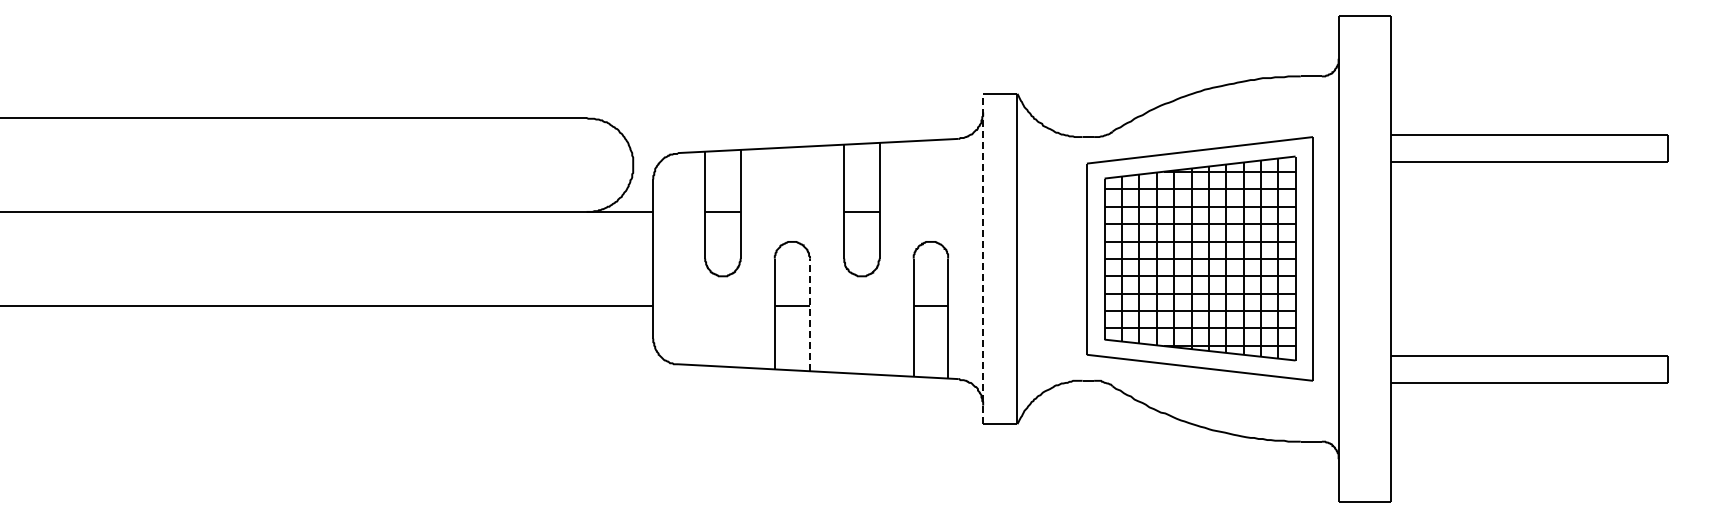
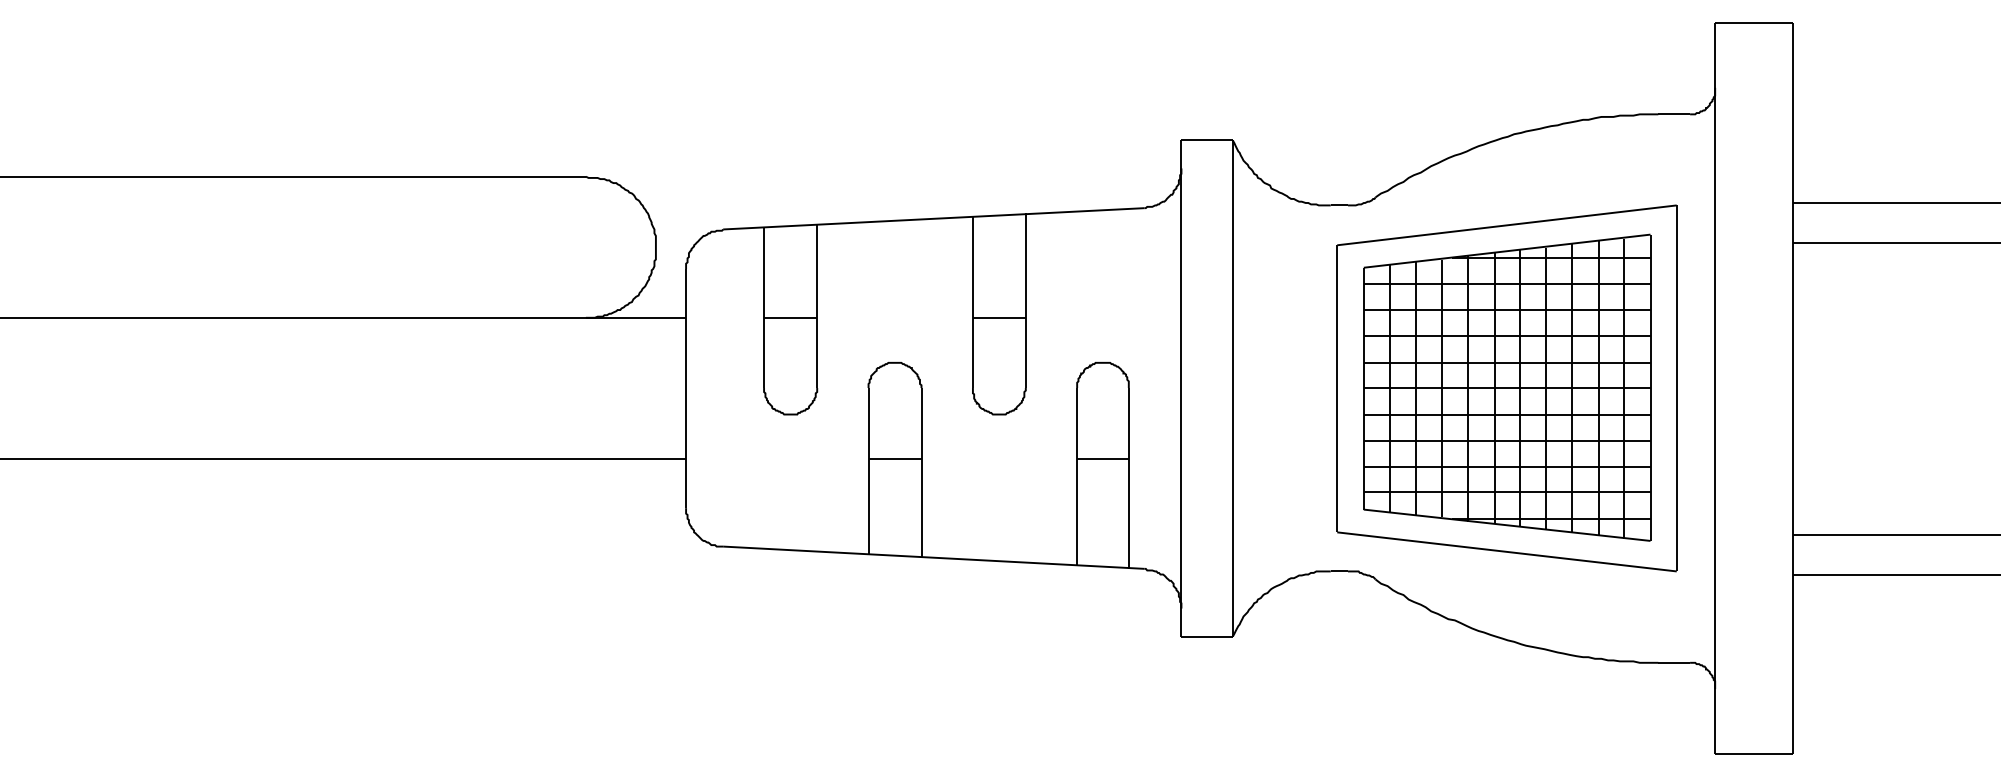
line: (983, 258) -> (1181, 387), dashed -> solid
line: (810, 314) -> (922, 471), dashed -> solid

